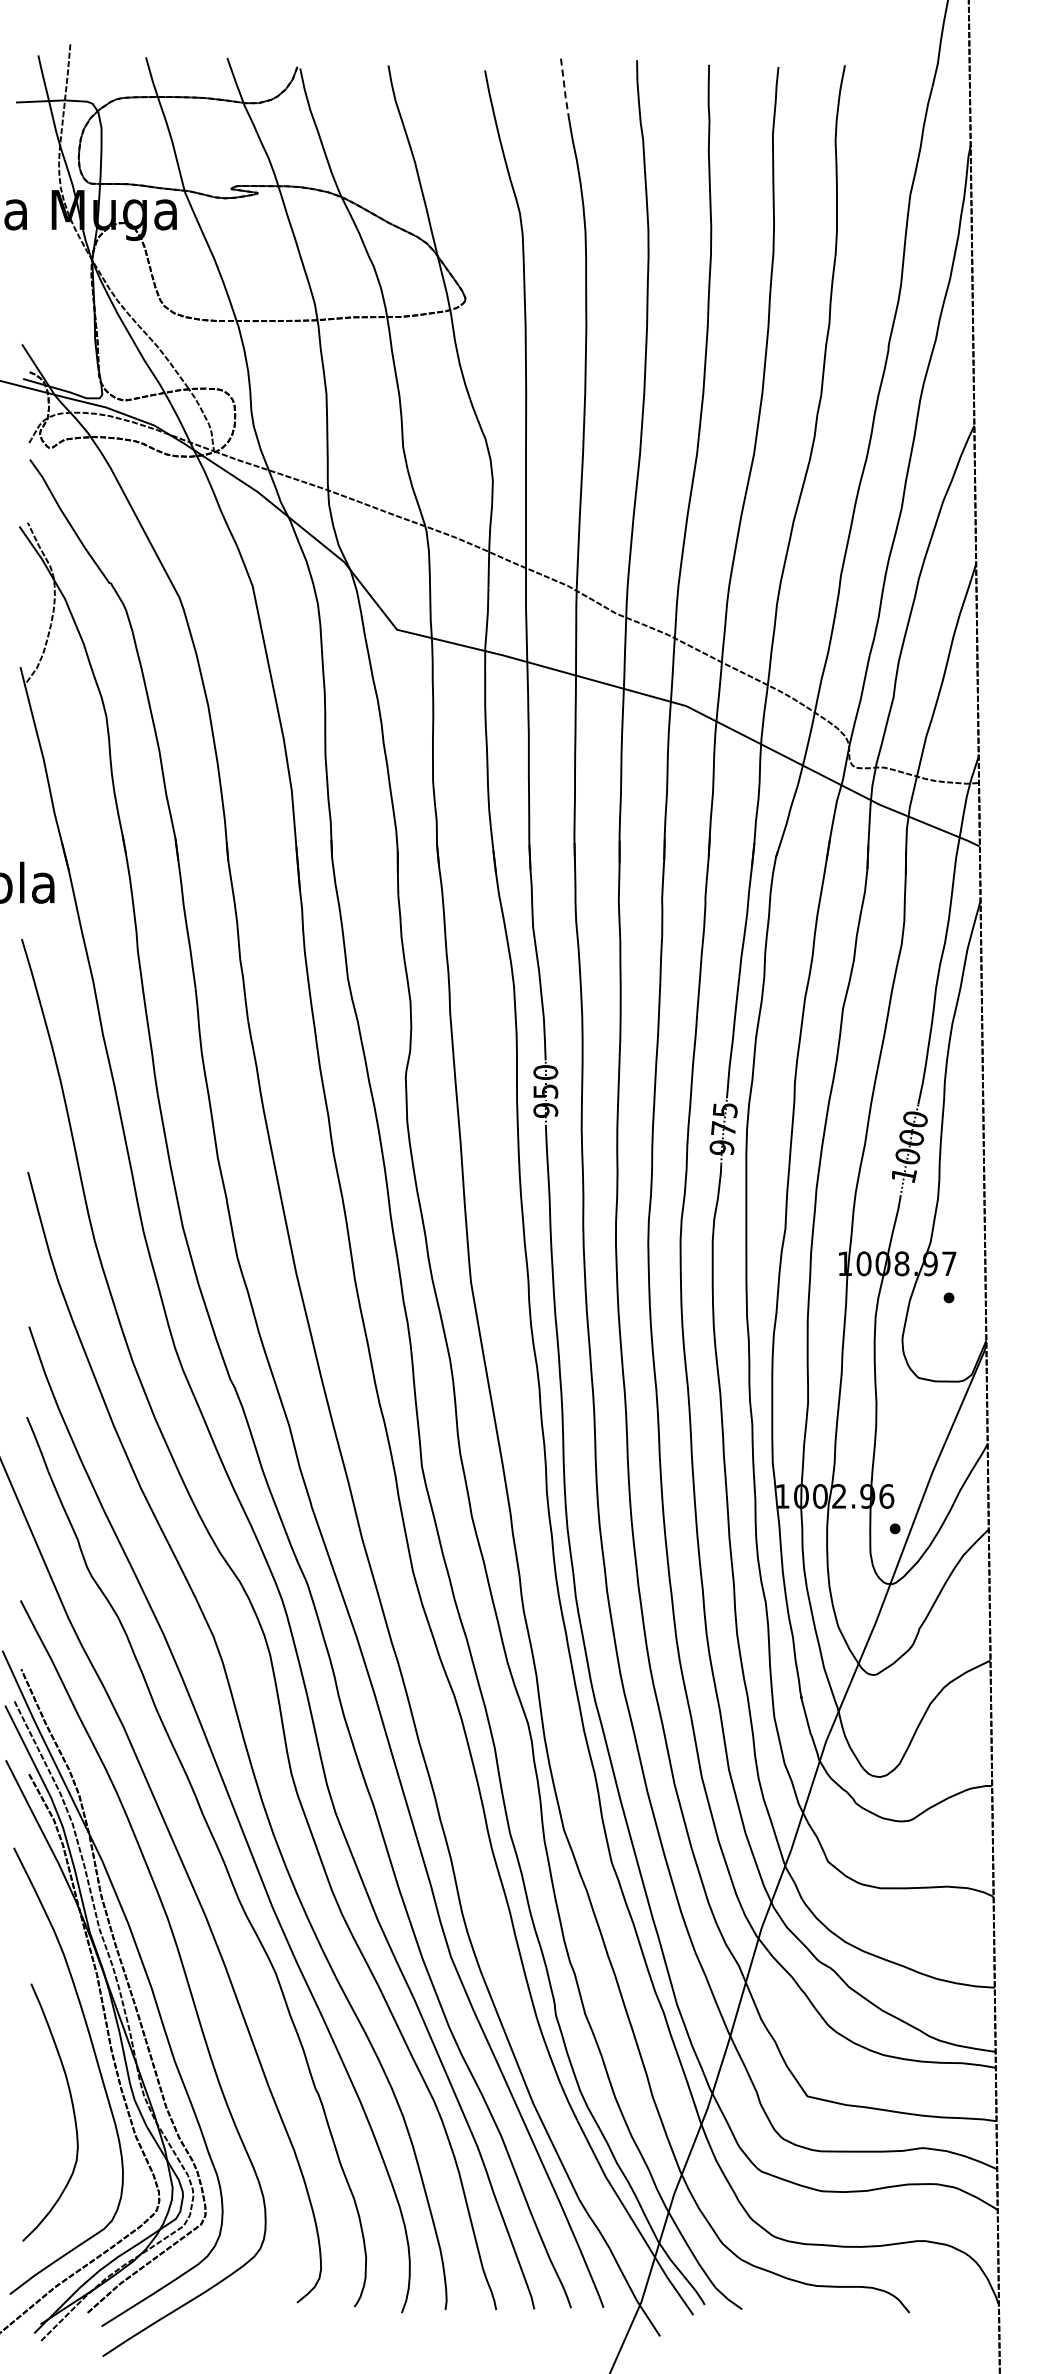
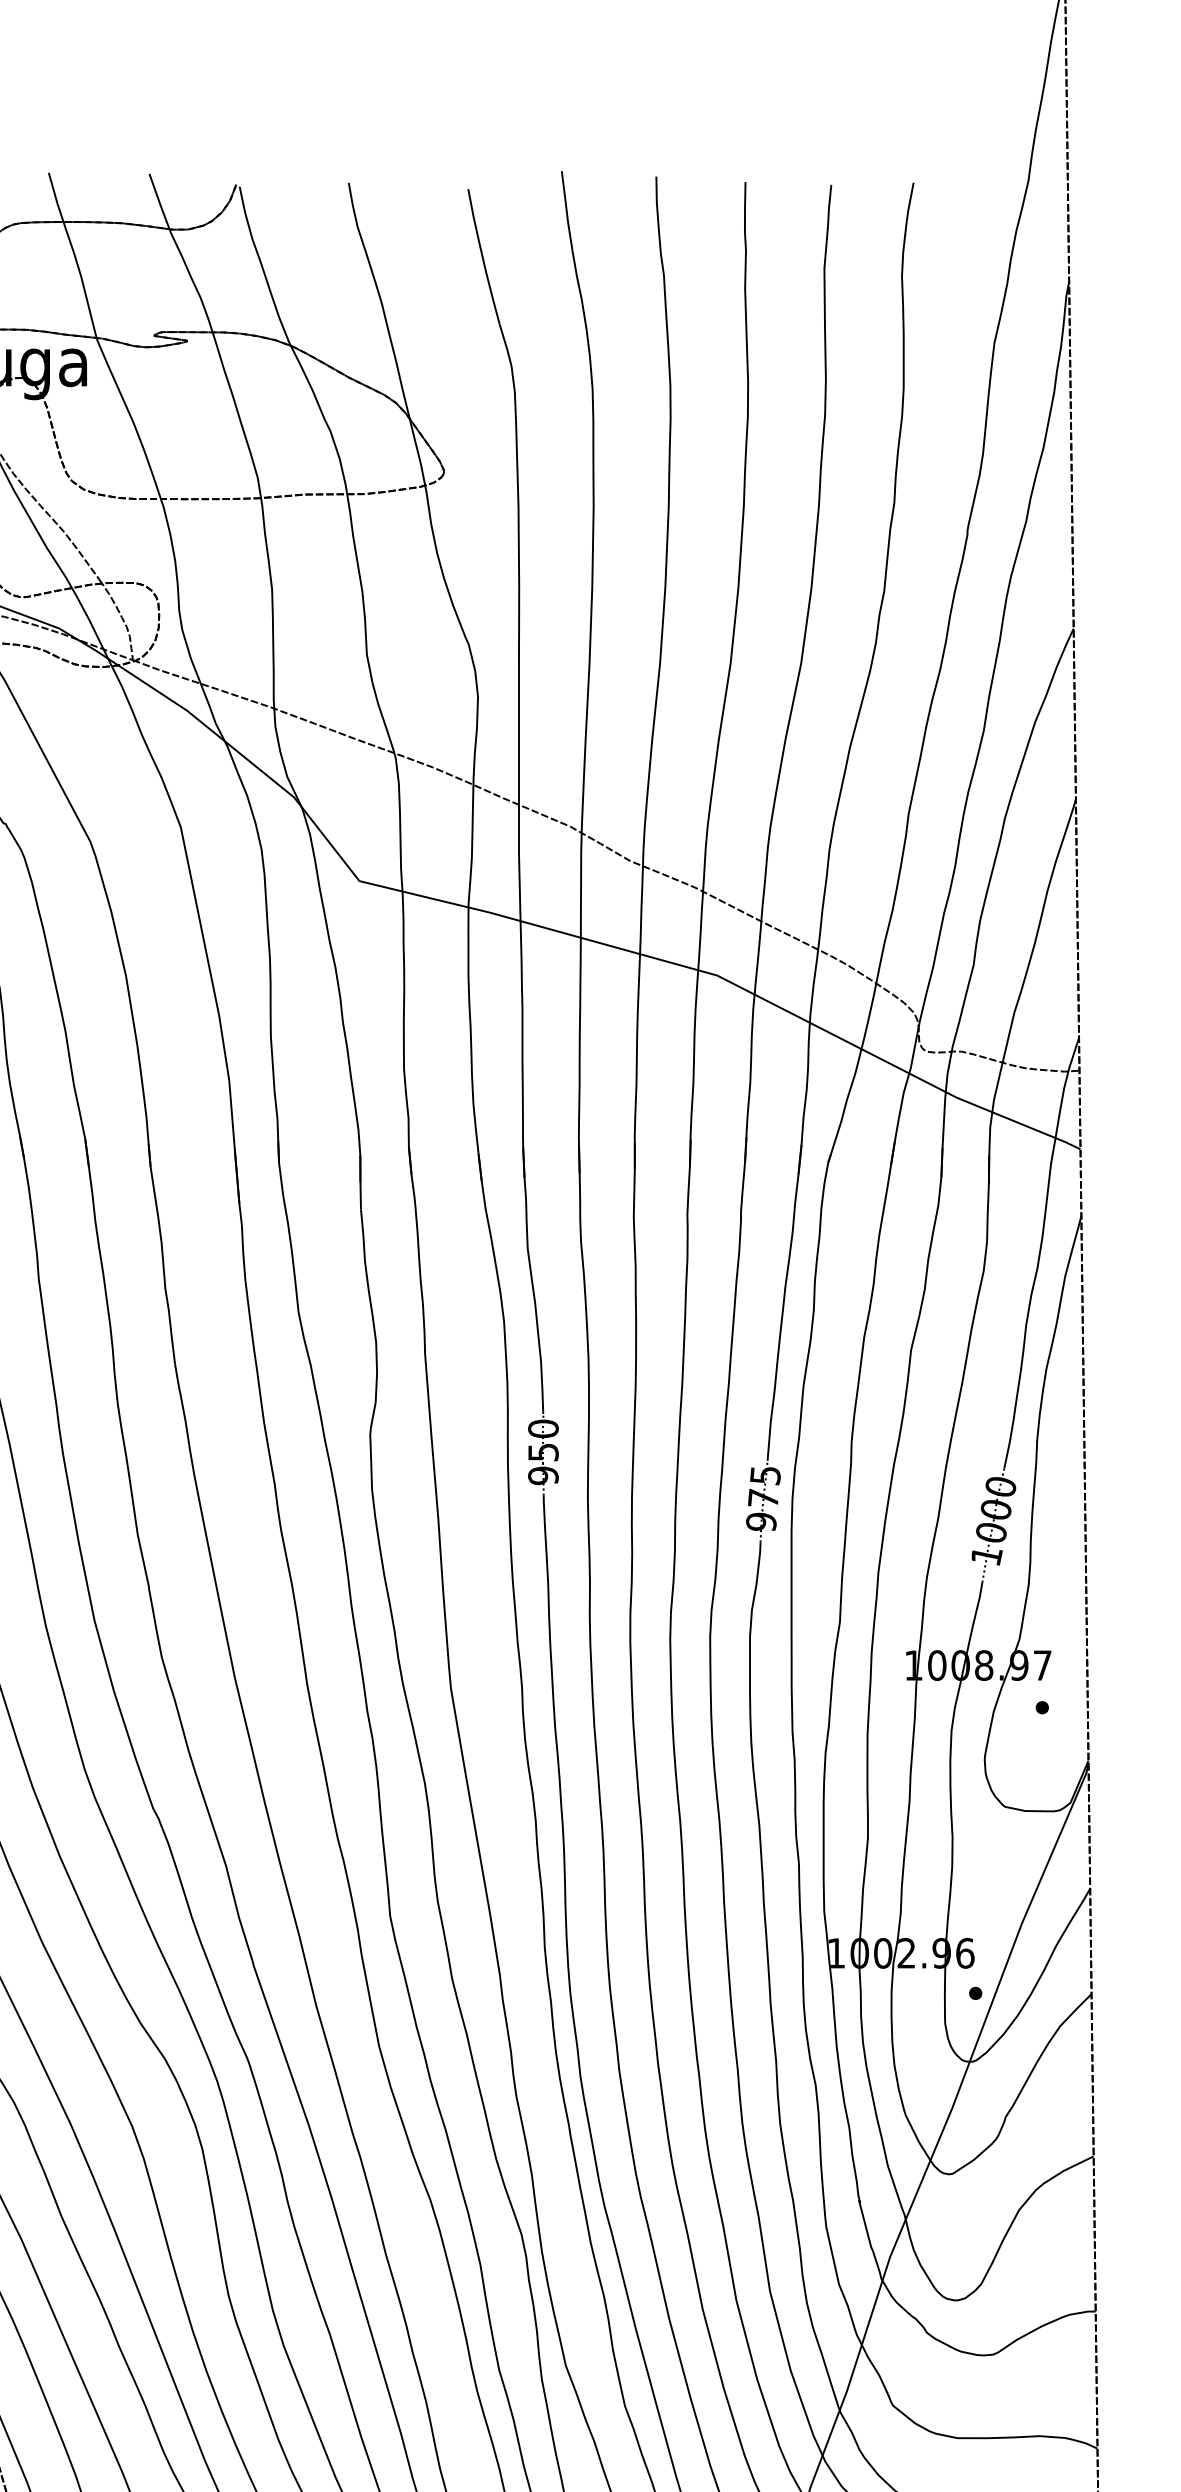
line: (564, 88) -> (566, 211), dashed -> solid

